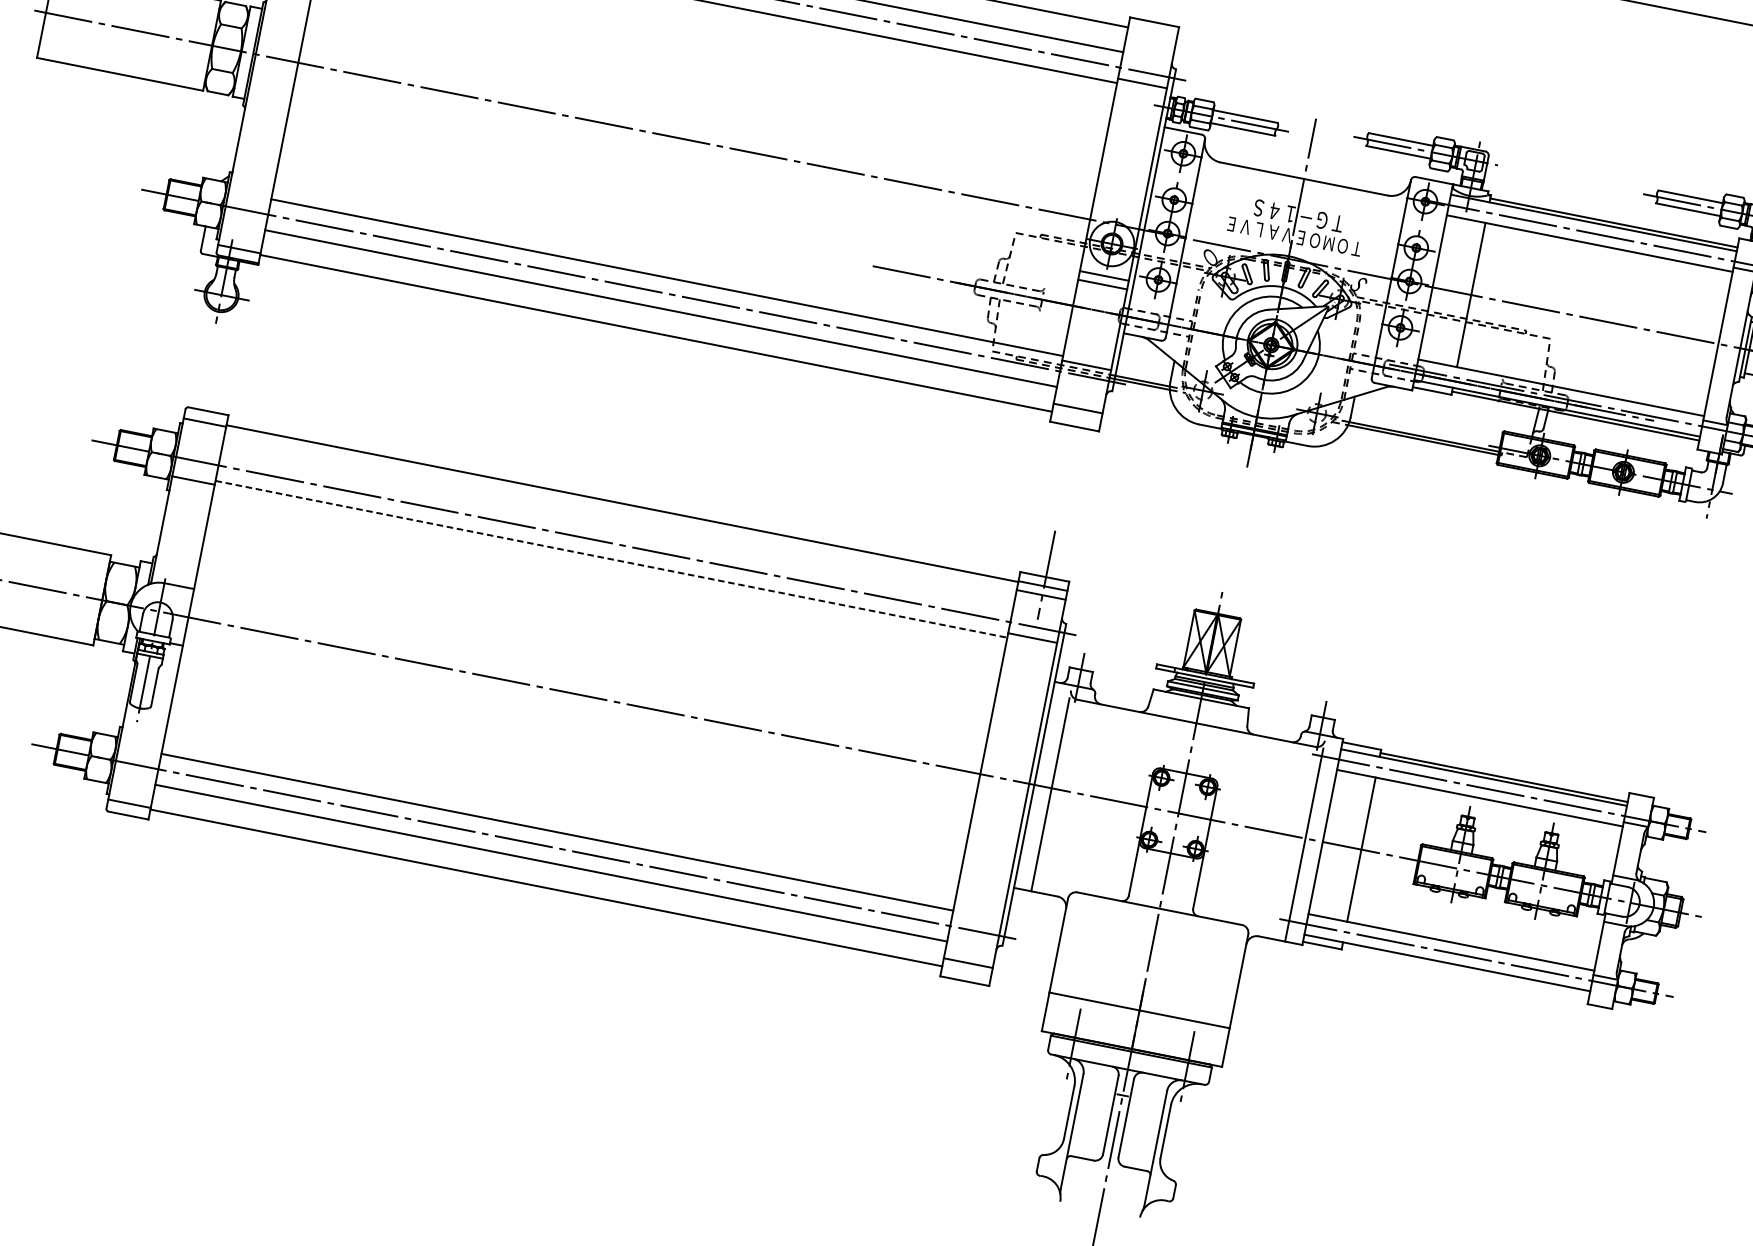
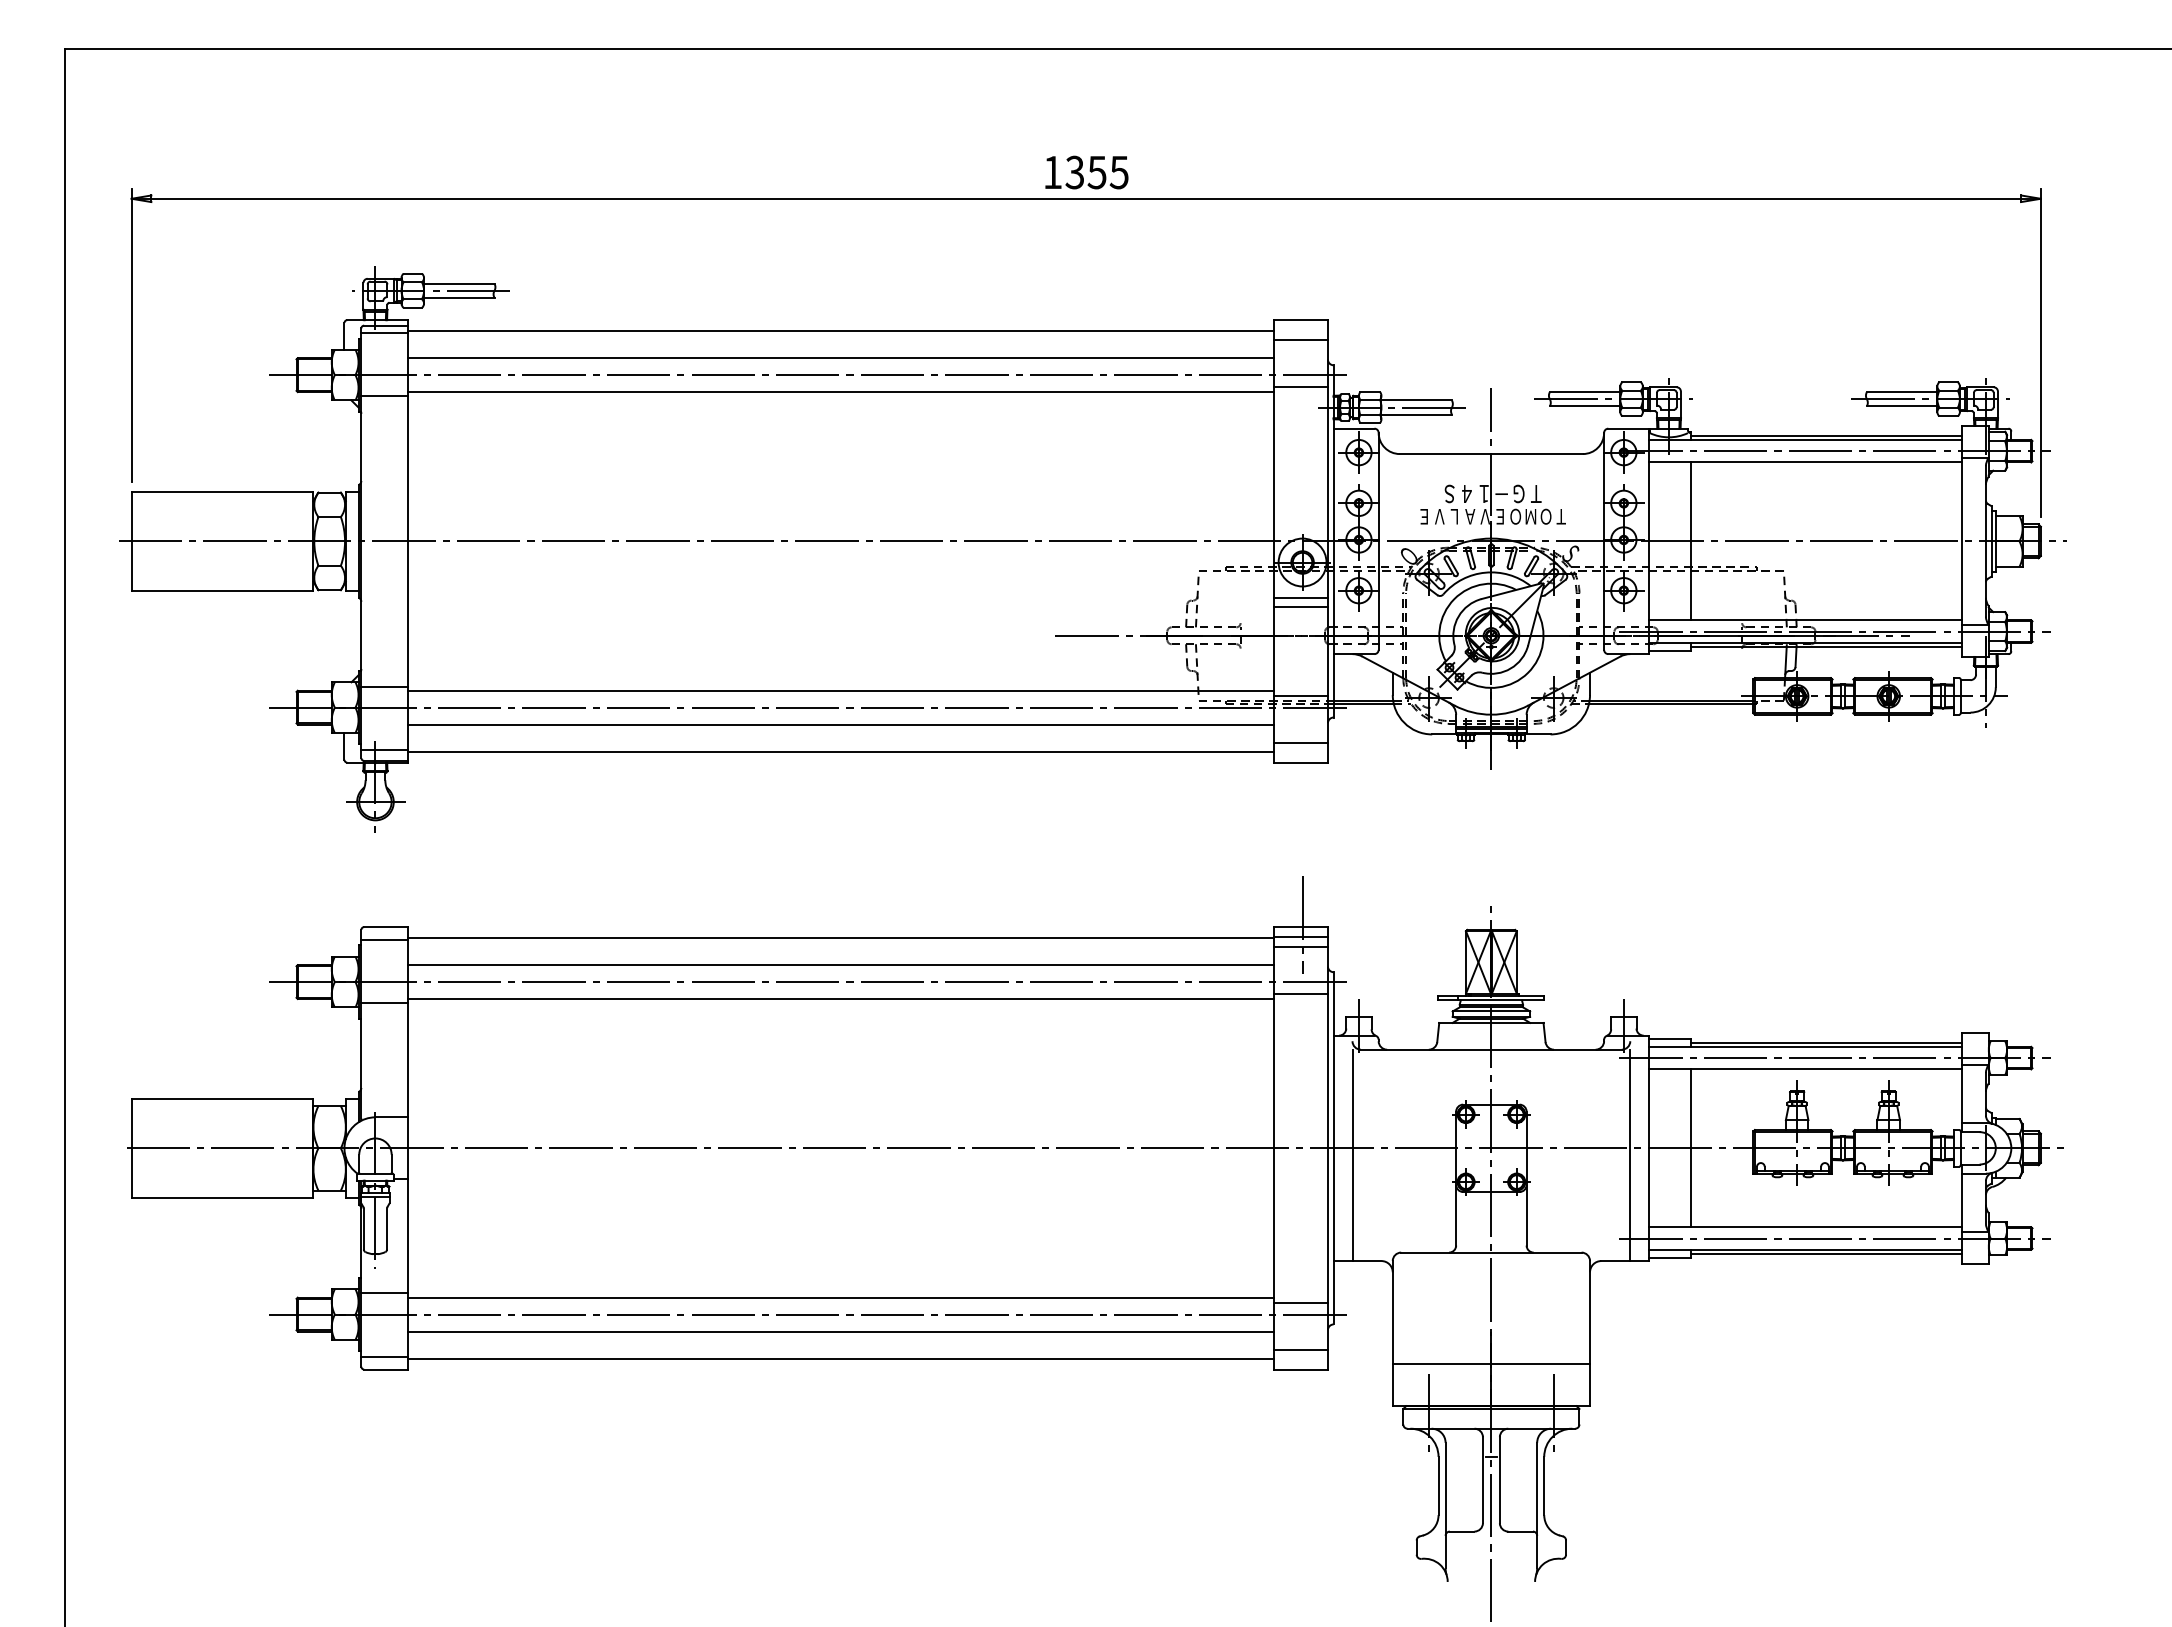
line: (1150, 39) -> (1300, 339), added
line: (250, 191) -> (384, 686), added
line: (616, 528) -> (840, 965), added
line: (611, 558) -> (841, 998), dashed -> solid
line: (140, 745) -> (384, 1293), added
line: (976, 919) -> (1300, 1302), added
line: (1465, 971) -> (1826, 1254), added

